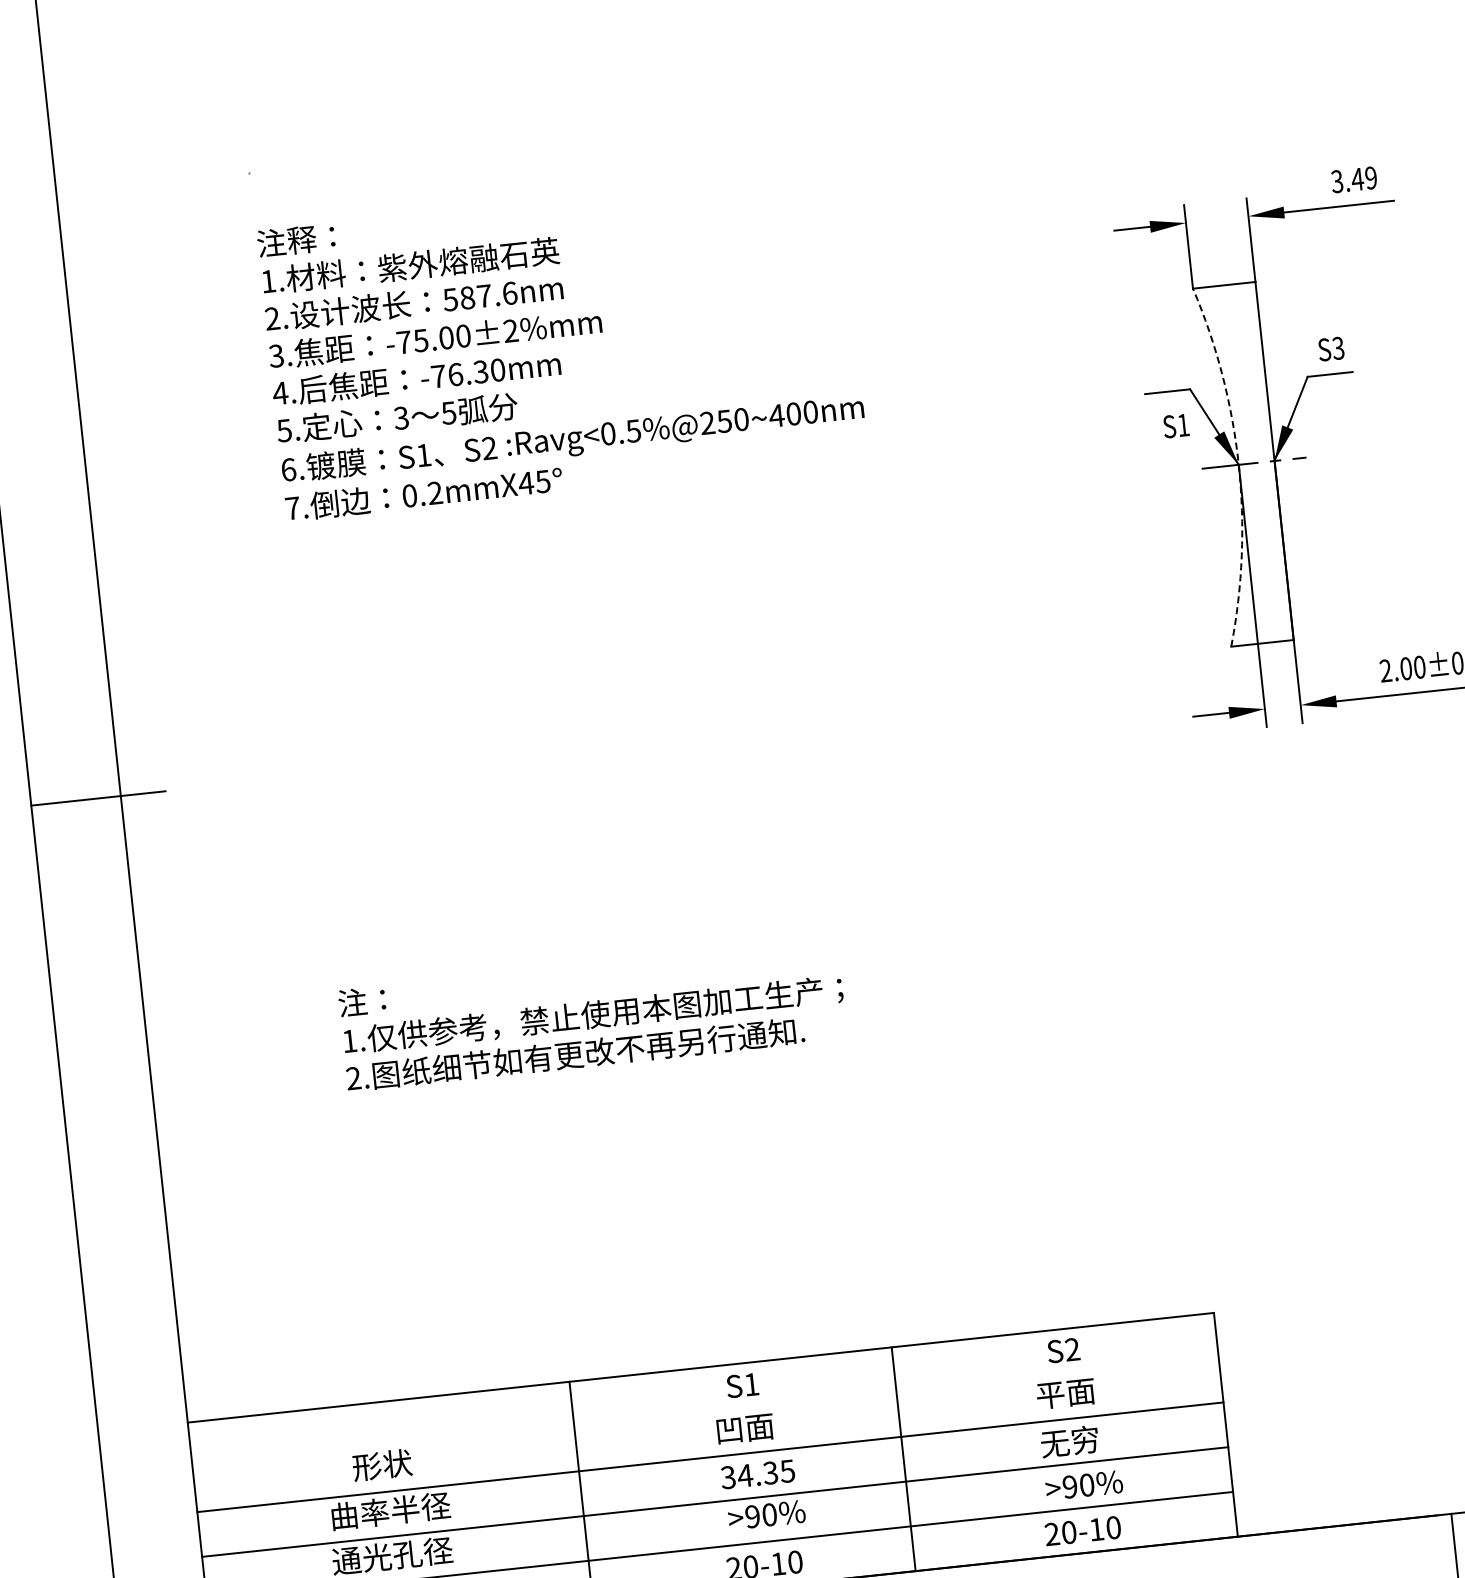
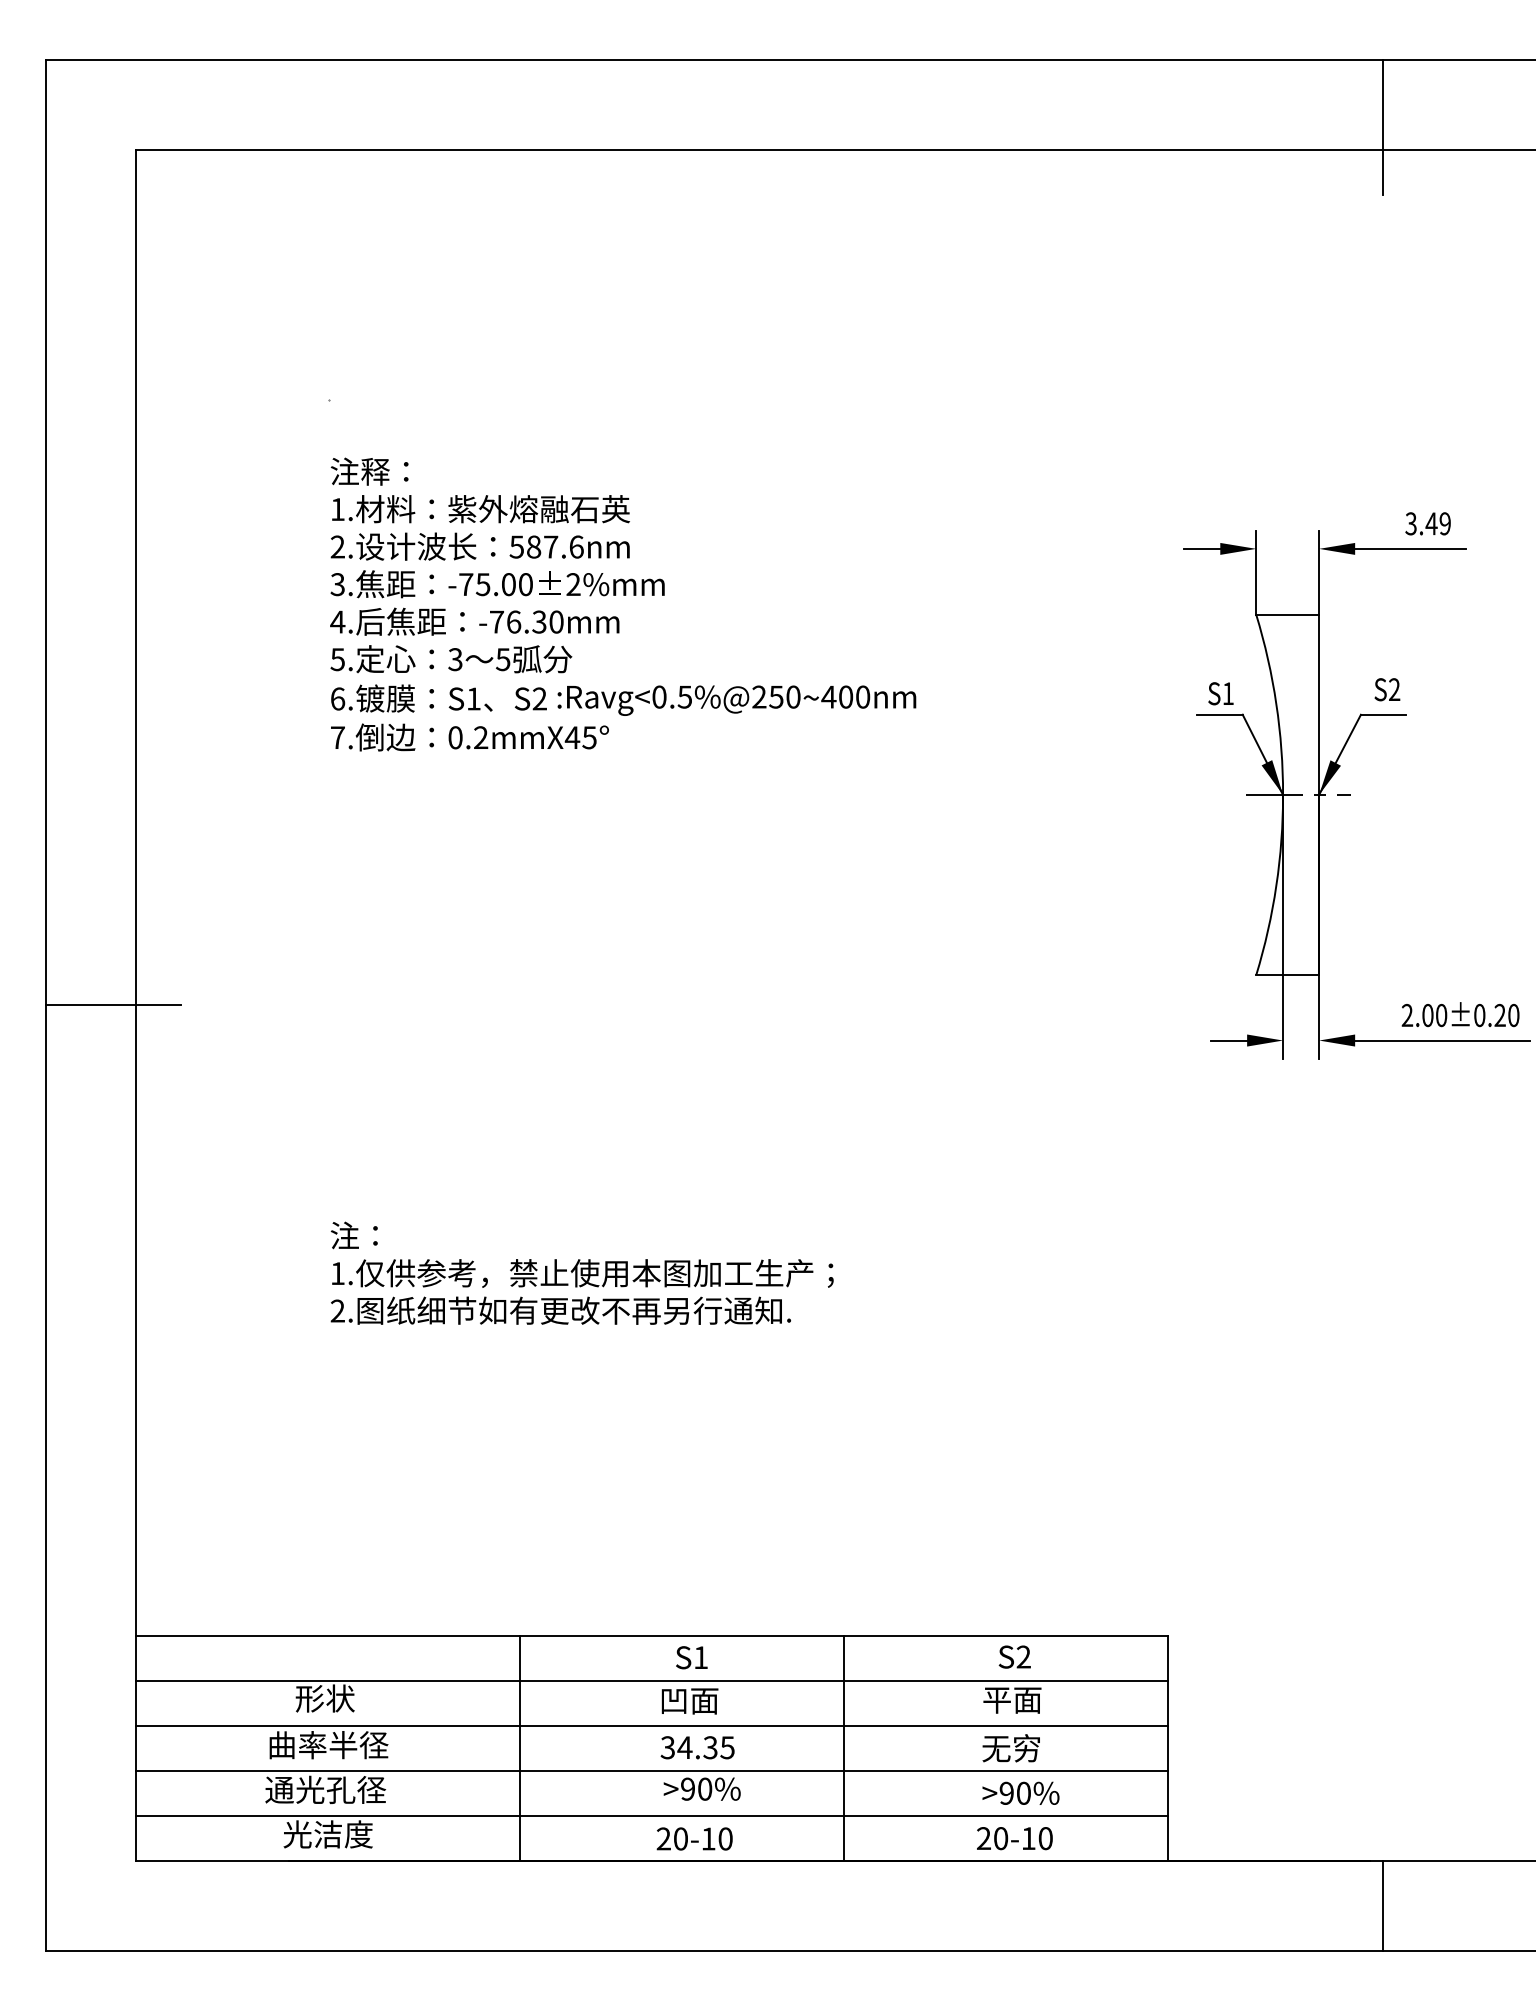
text: (1338, 348) -> (1394, 689), S3 -> S2
text: (1175, 425) -> (1220, 693), moved
arc: (1239, 464) -> (1283, 794), dashed -> solid
line: (705, 1412) -> (652, 1680), added

